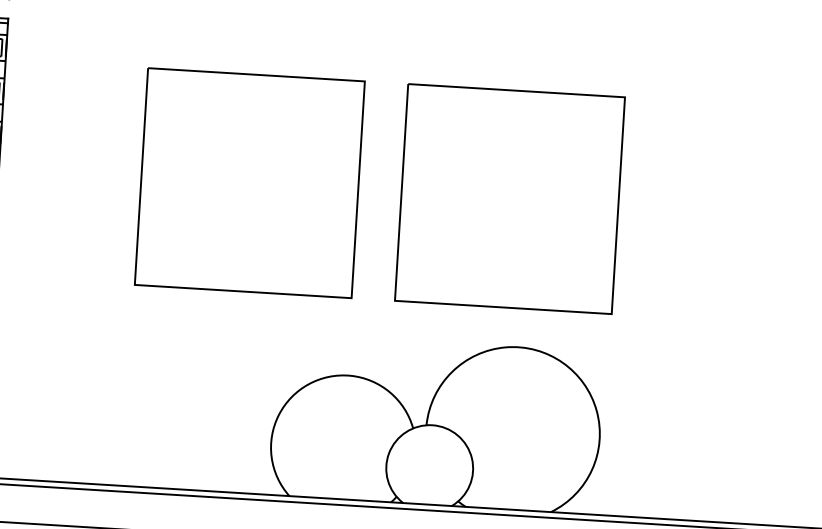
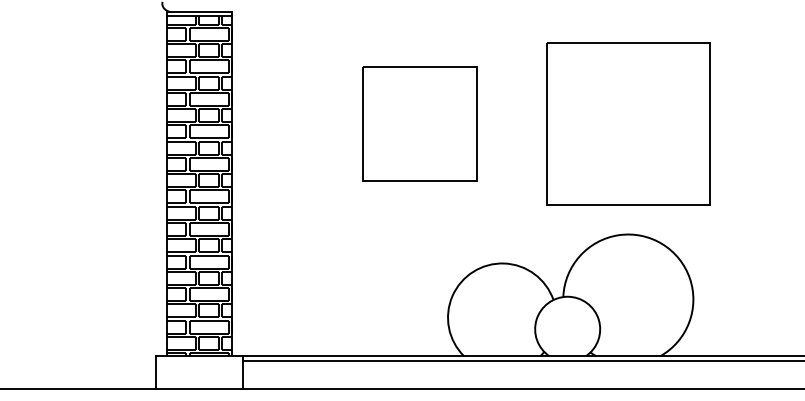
part: (250, 182) -> (420, 123), size x0.7
part: (510, 198) -> (628, 123), moved

